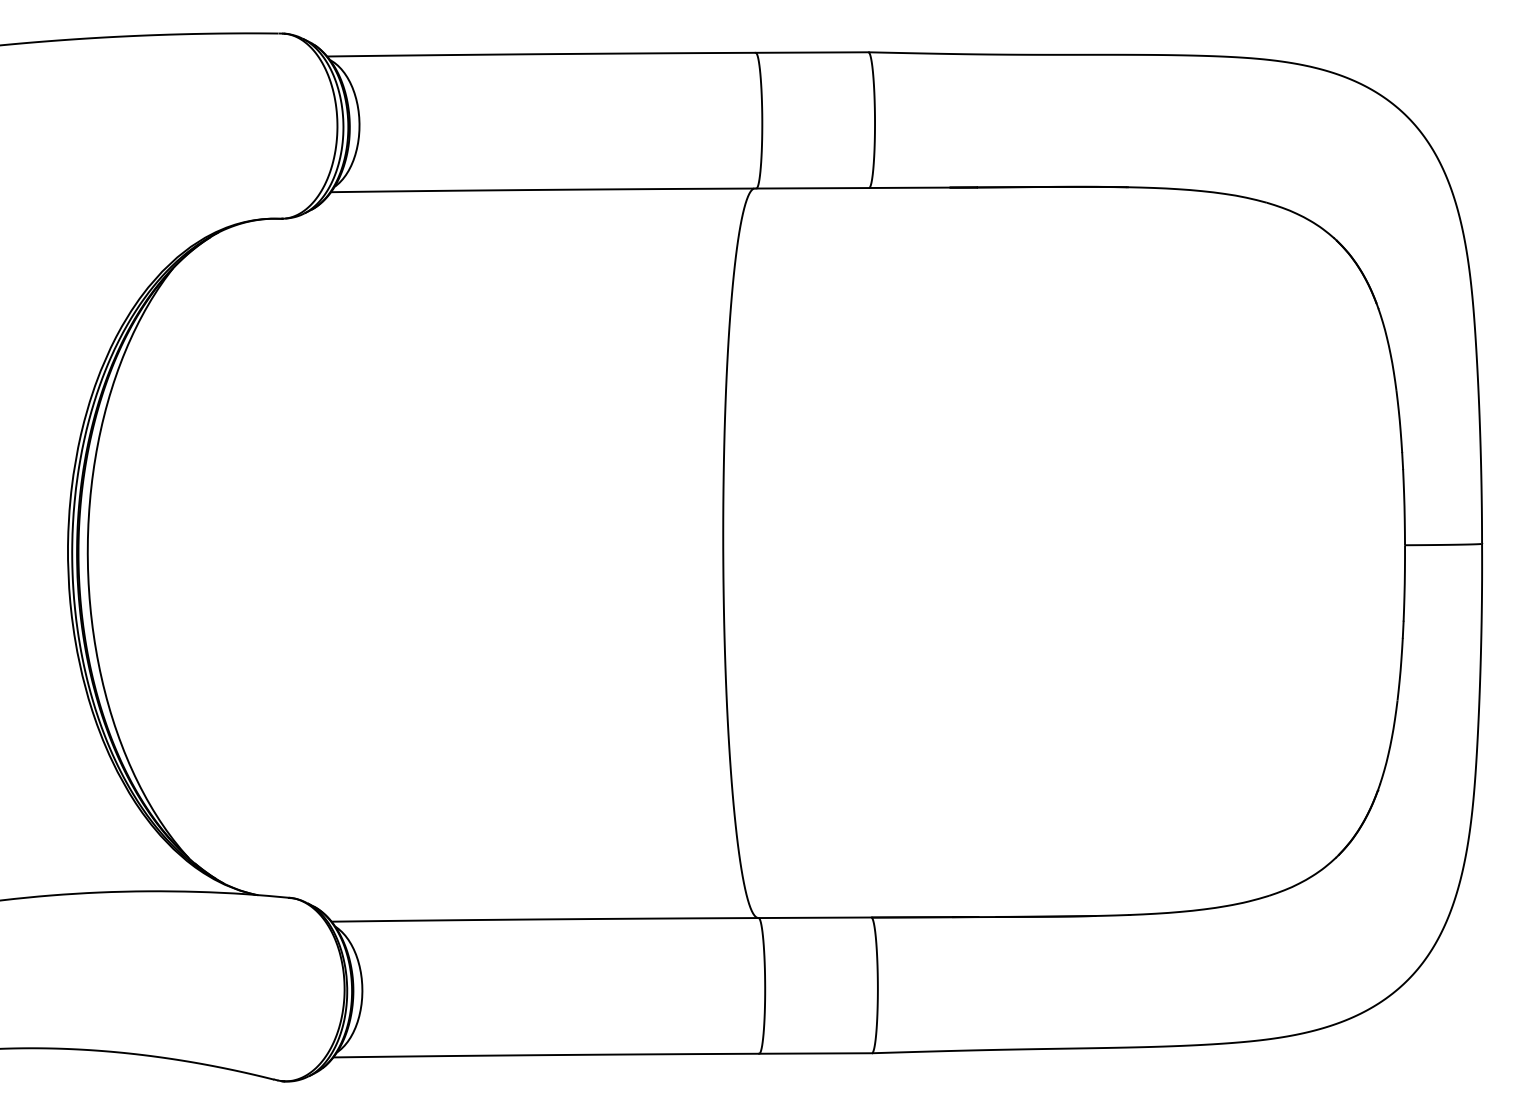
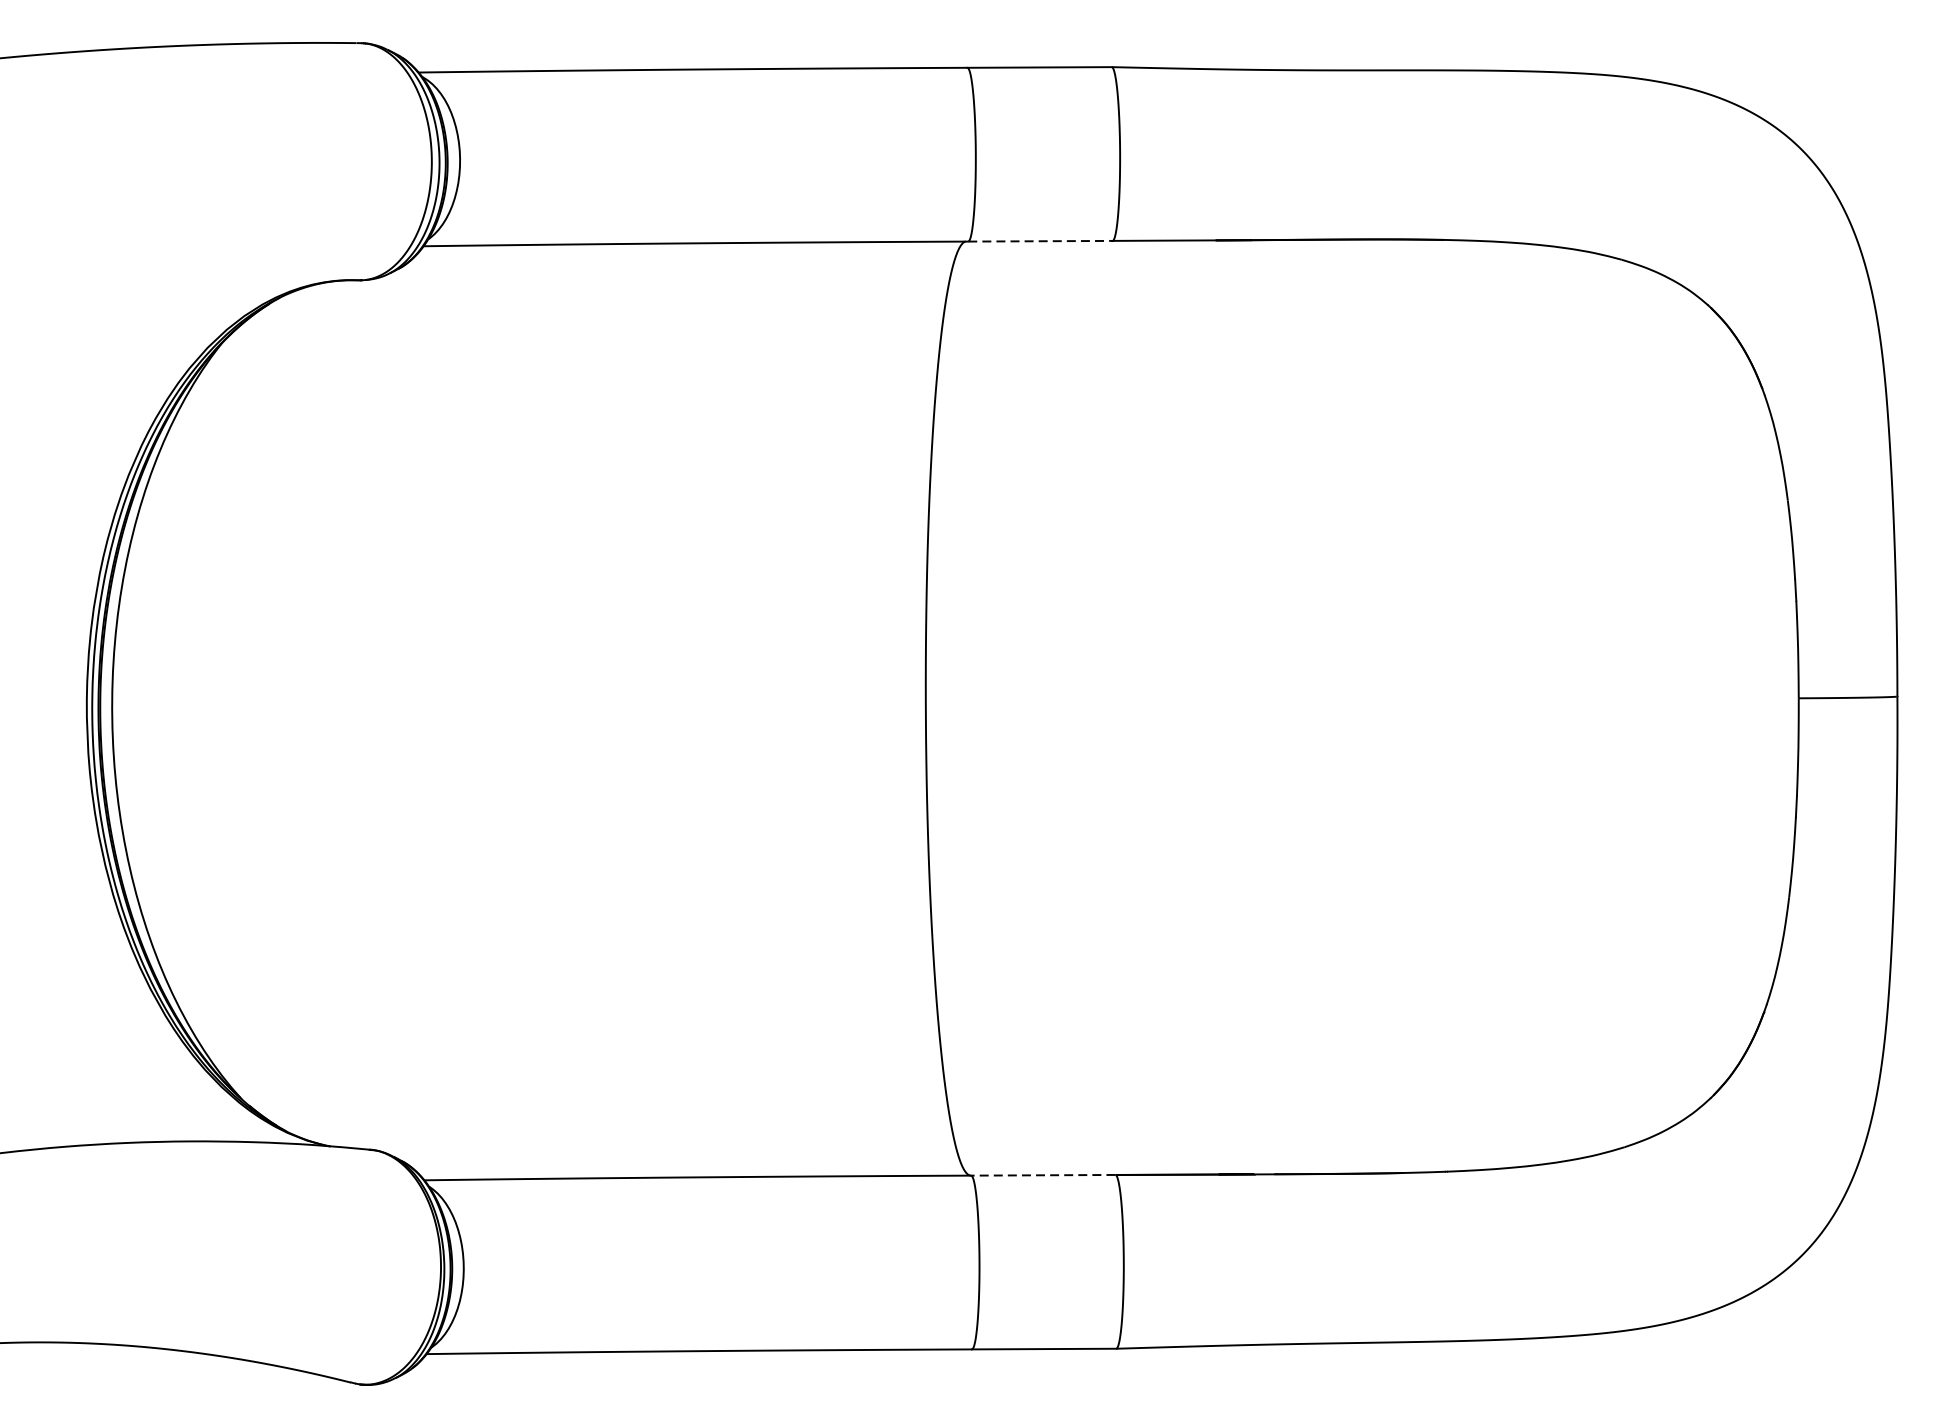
line: (813, 188) -> (1041, 241), solid -> dashed
line: (814, 917) -> (1042, 1174), solid -> dashed

